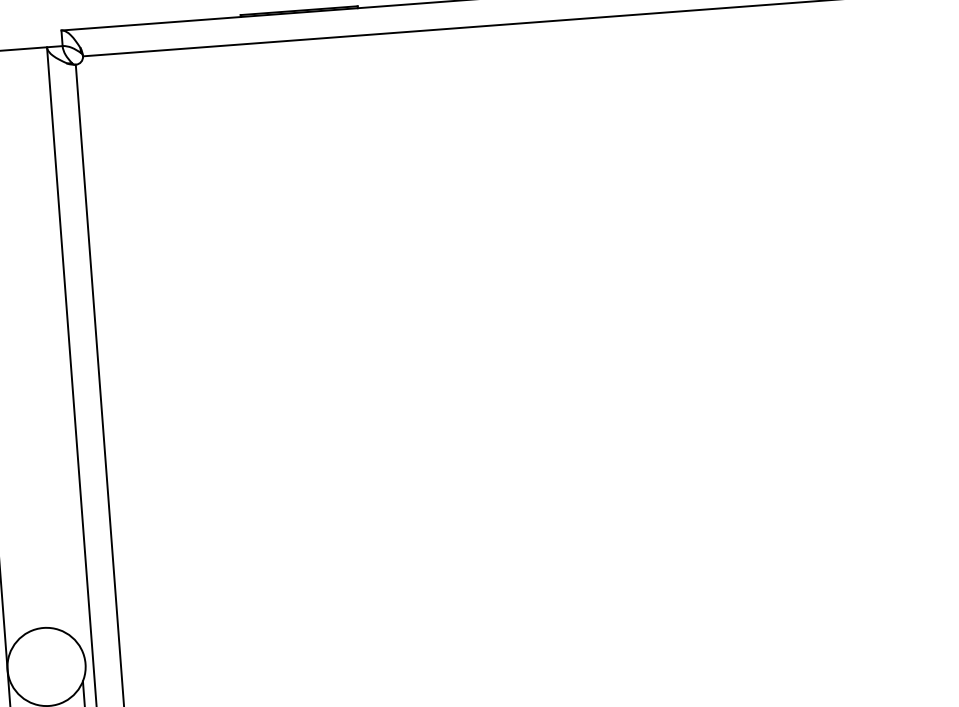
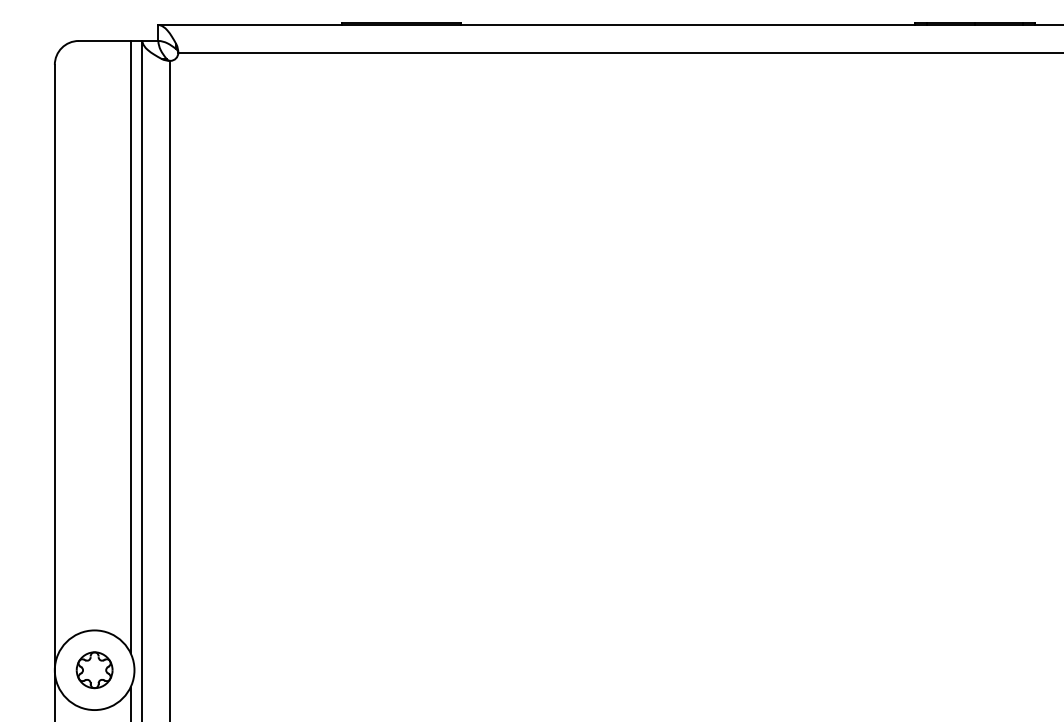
line: (57, 347) -> (130, 346), added
part: (46, 667) -> (94, 670), added

